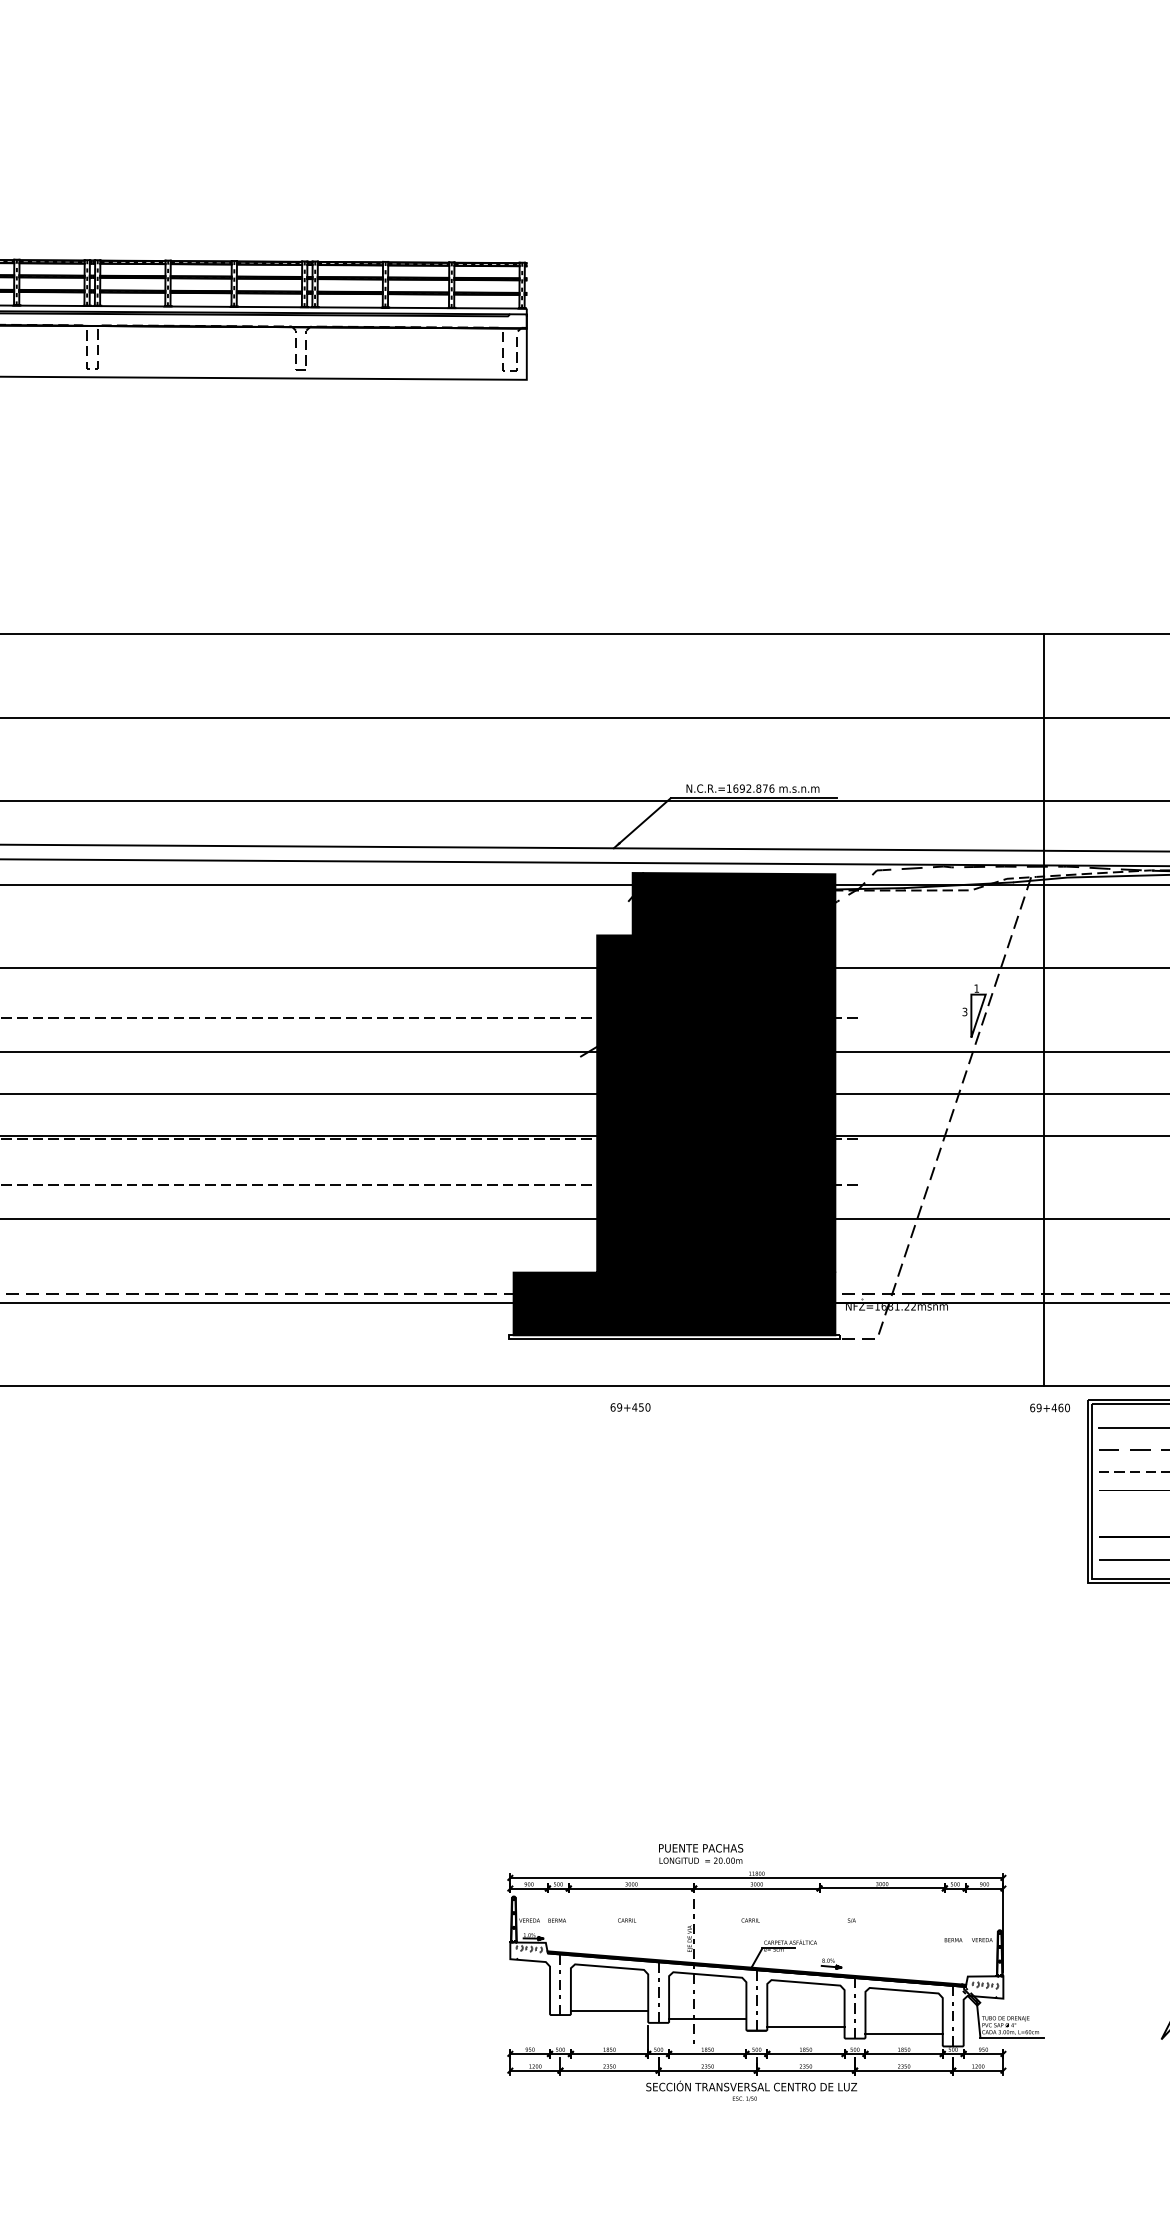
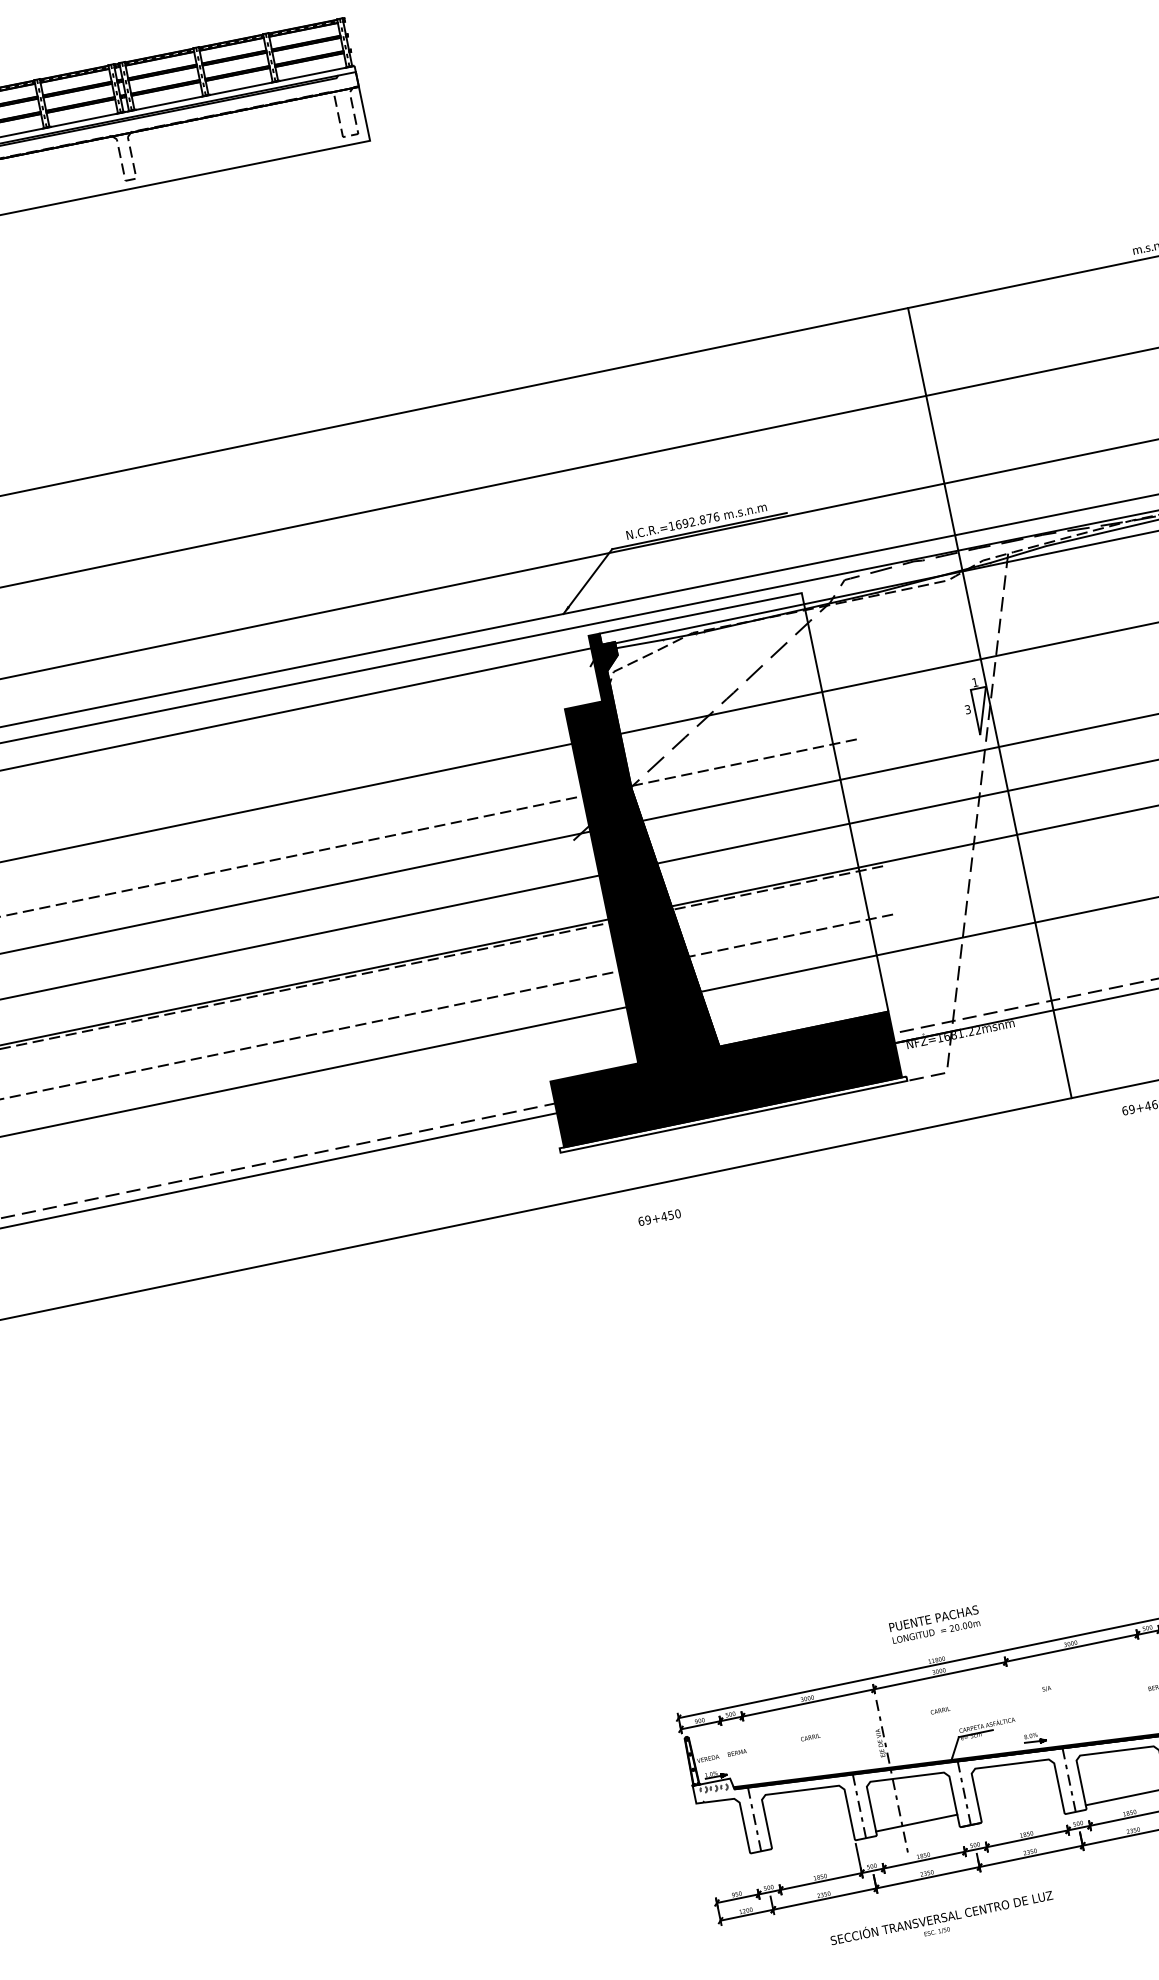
line: (1044, 1010) -> (990, 703), moved
fill: (739, 1072) -> (744, 822), removed
text: (630, 1407) -> (659, 1217), moved
text: (701, 1853) -> (935, 1623), moved
line: (609, 2010) -> (811, 1835), removed
line: (805, 2026) -> (1021, 1810), removed
text: (751, 2090) -> (942, 1921), moved

